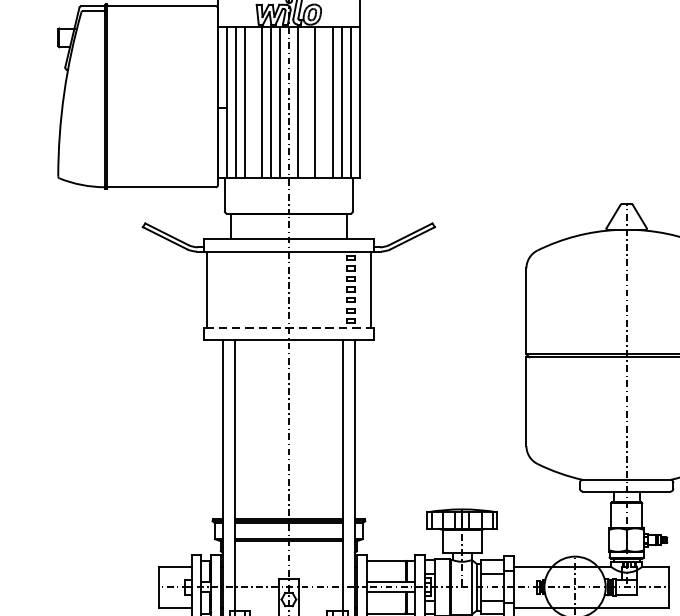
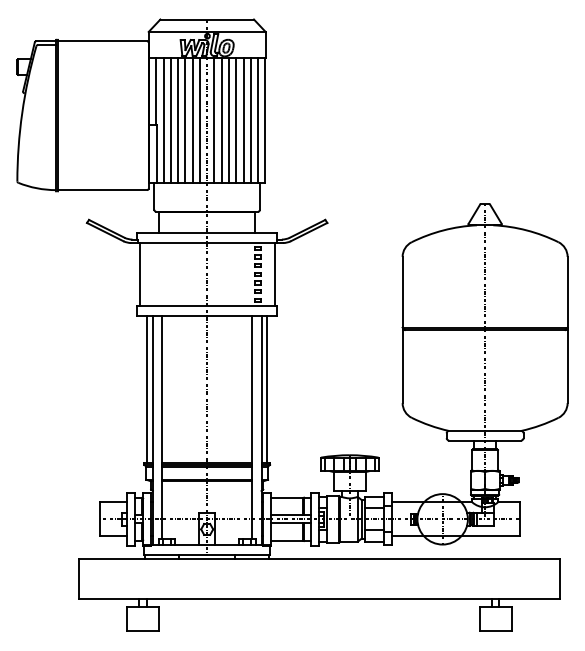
line: (254, 101) -> (178, 119), added
line: (306, 101) -> (221, 119), added
line: (324, 101) -> (236, 119), added
line: (288, 327) -> (206, 305), dashed -> solid
line: (216, 429) -> (147, 389), added
line: (362, 429) -> (267, 389), added

